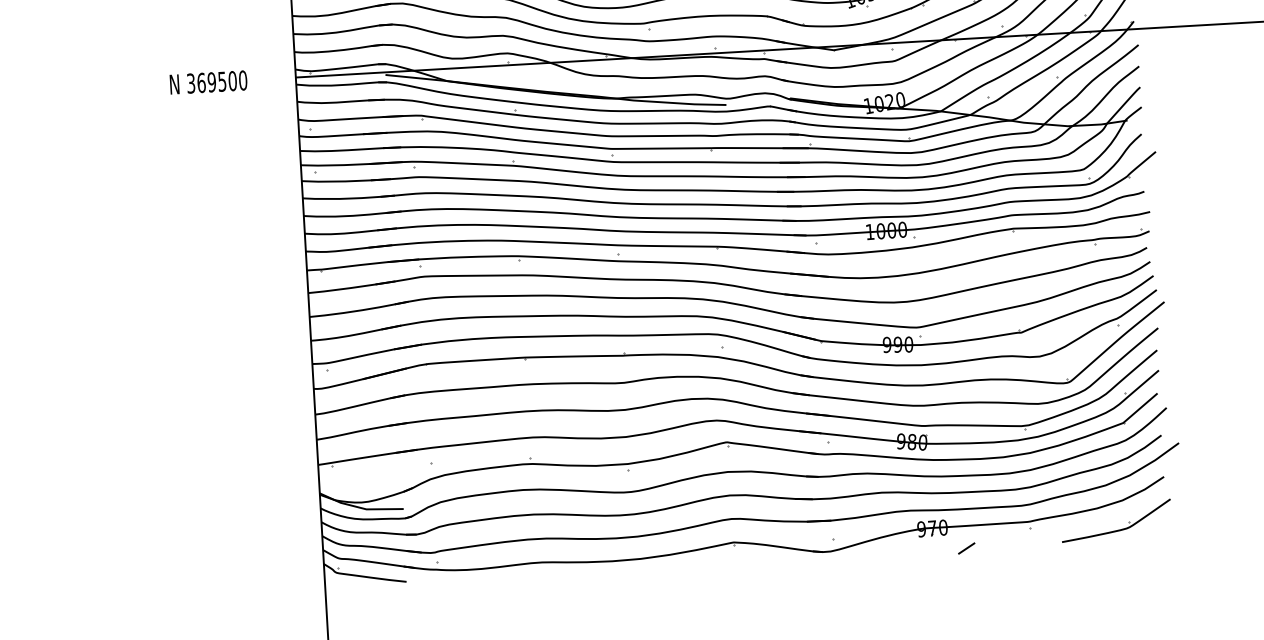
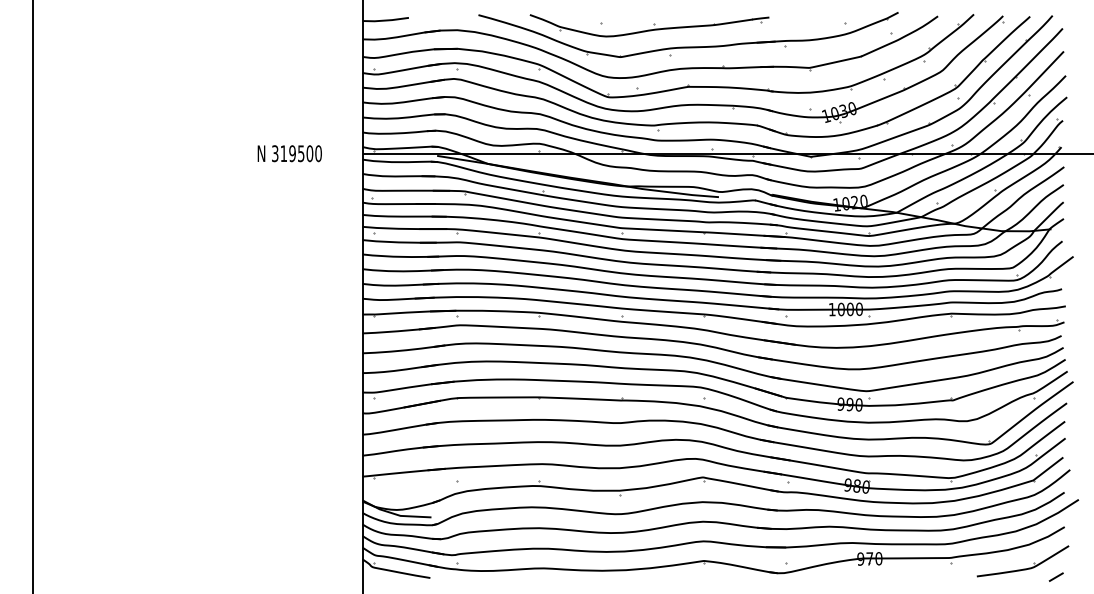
text: (201, 82) -> (283, 153), 369500 -> 319500
line: (965, 547) -> (1055, 576), moved

